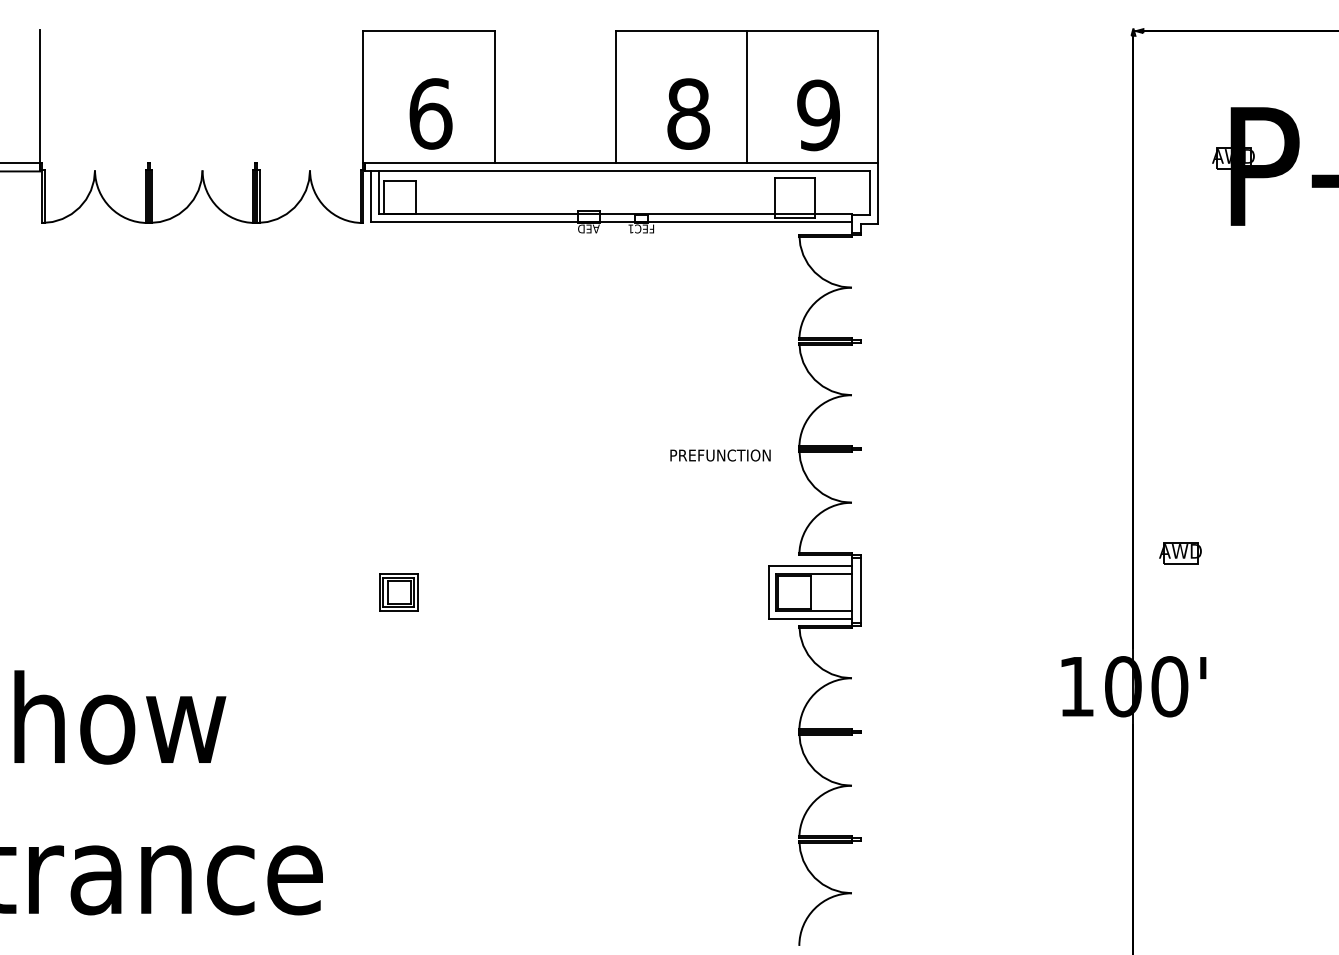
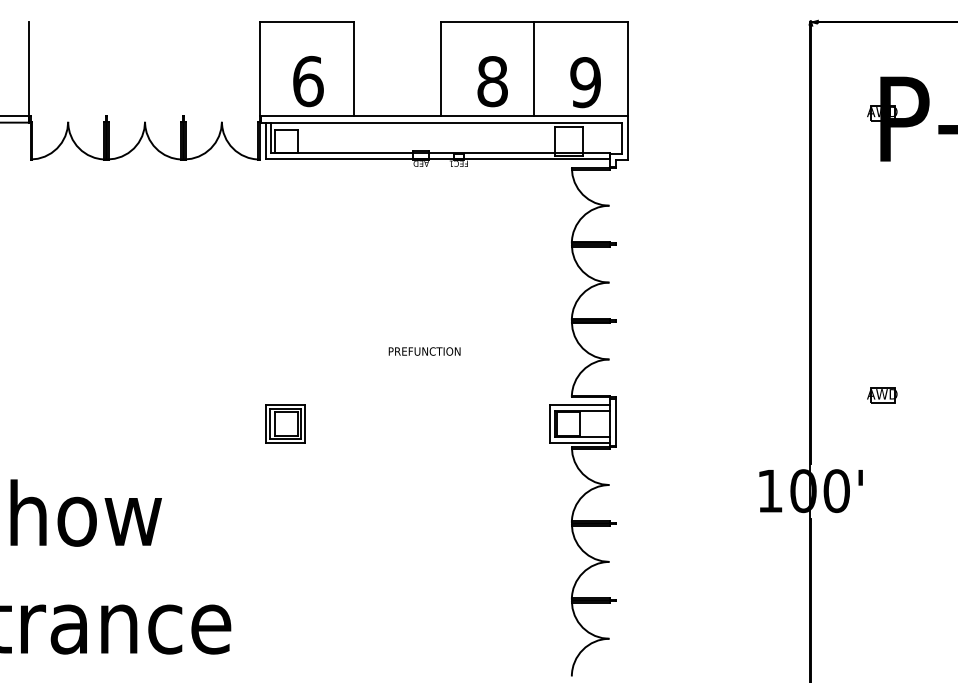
text: (720, 455) -> (424, 351), moved
part: (1180, 553) -> (882, 395), moved
part: (398, 592) -> (285, 423), size x1.43

